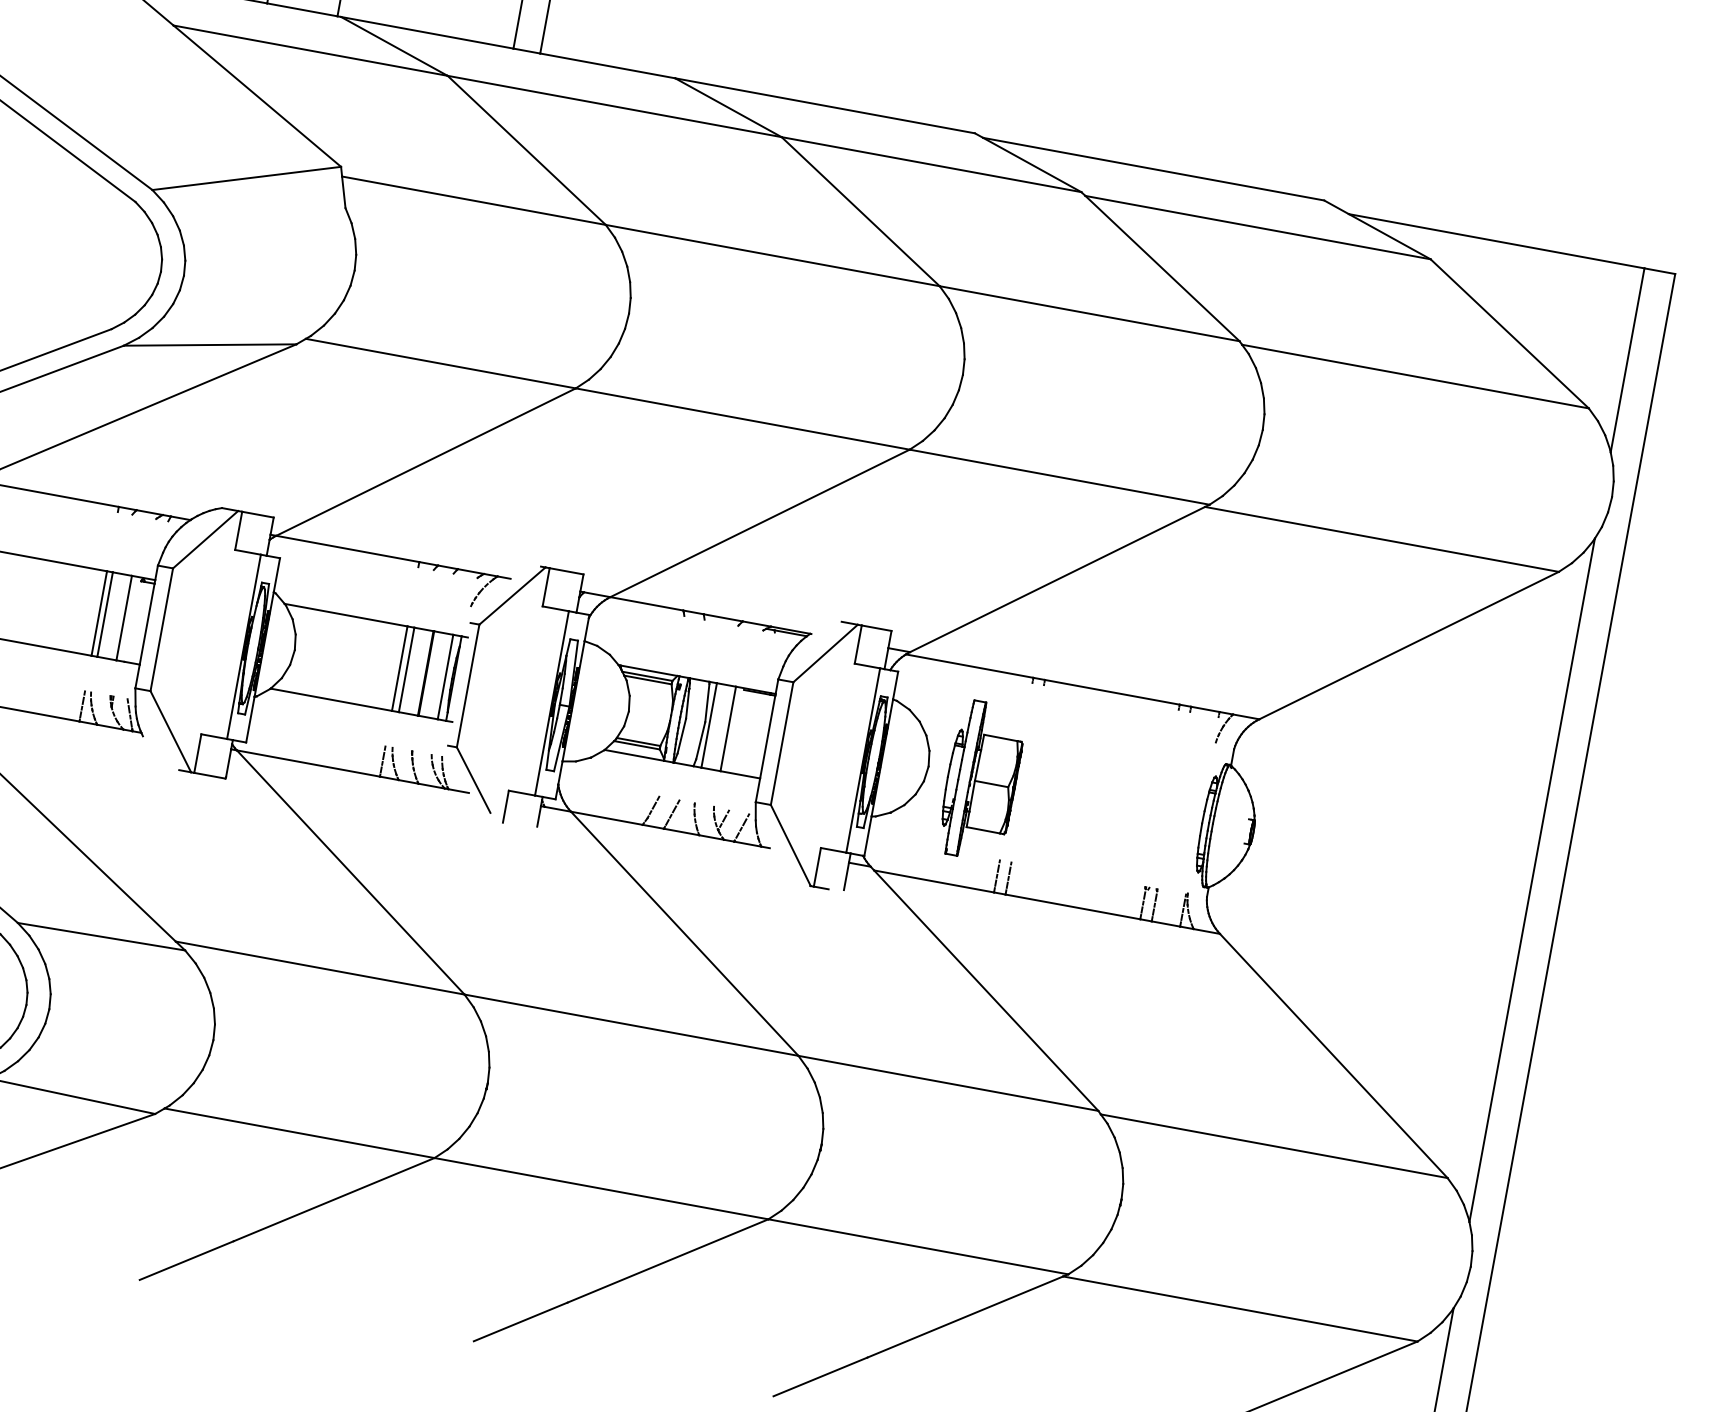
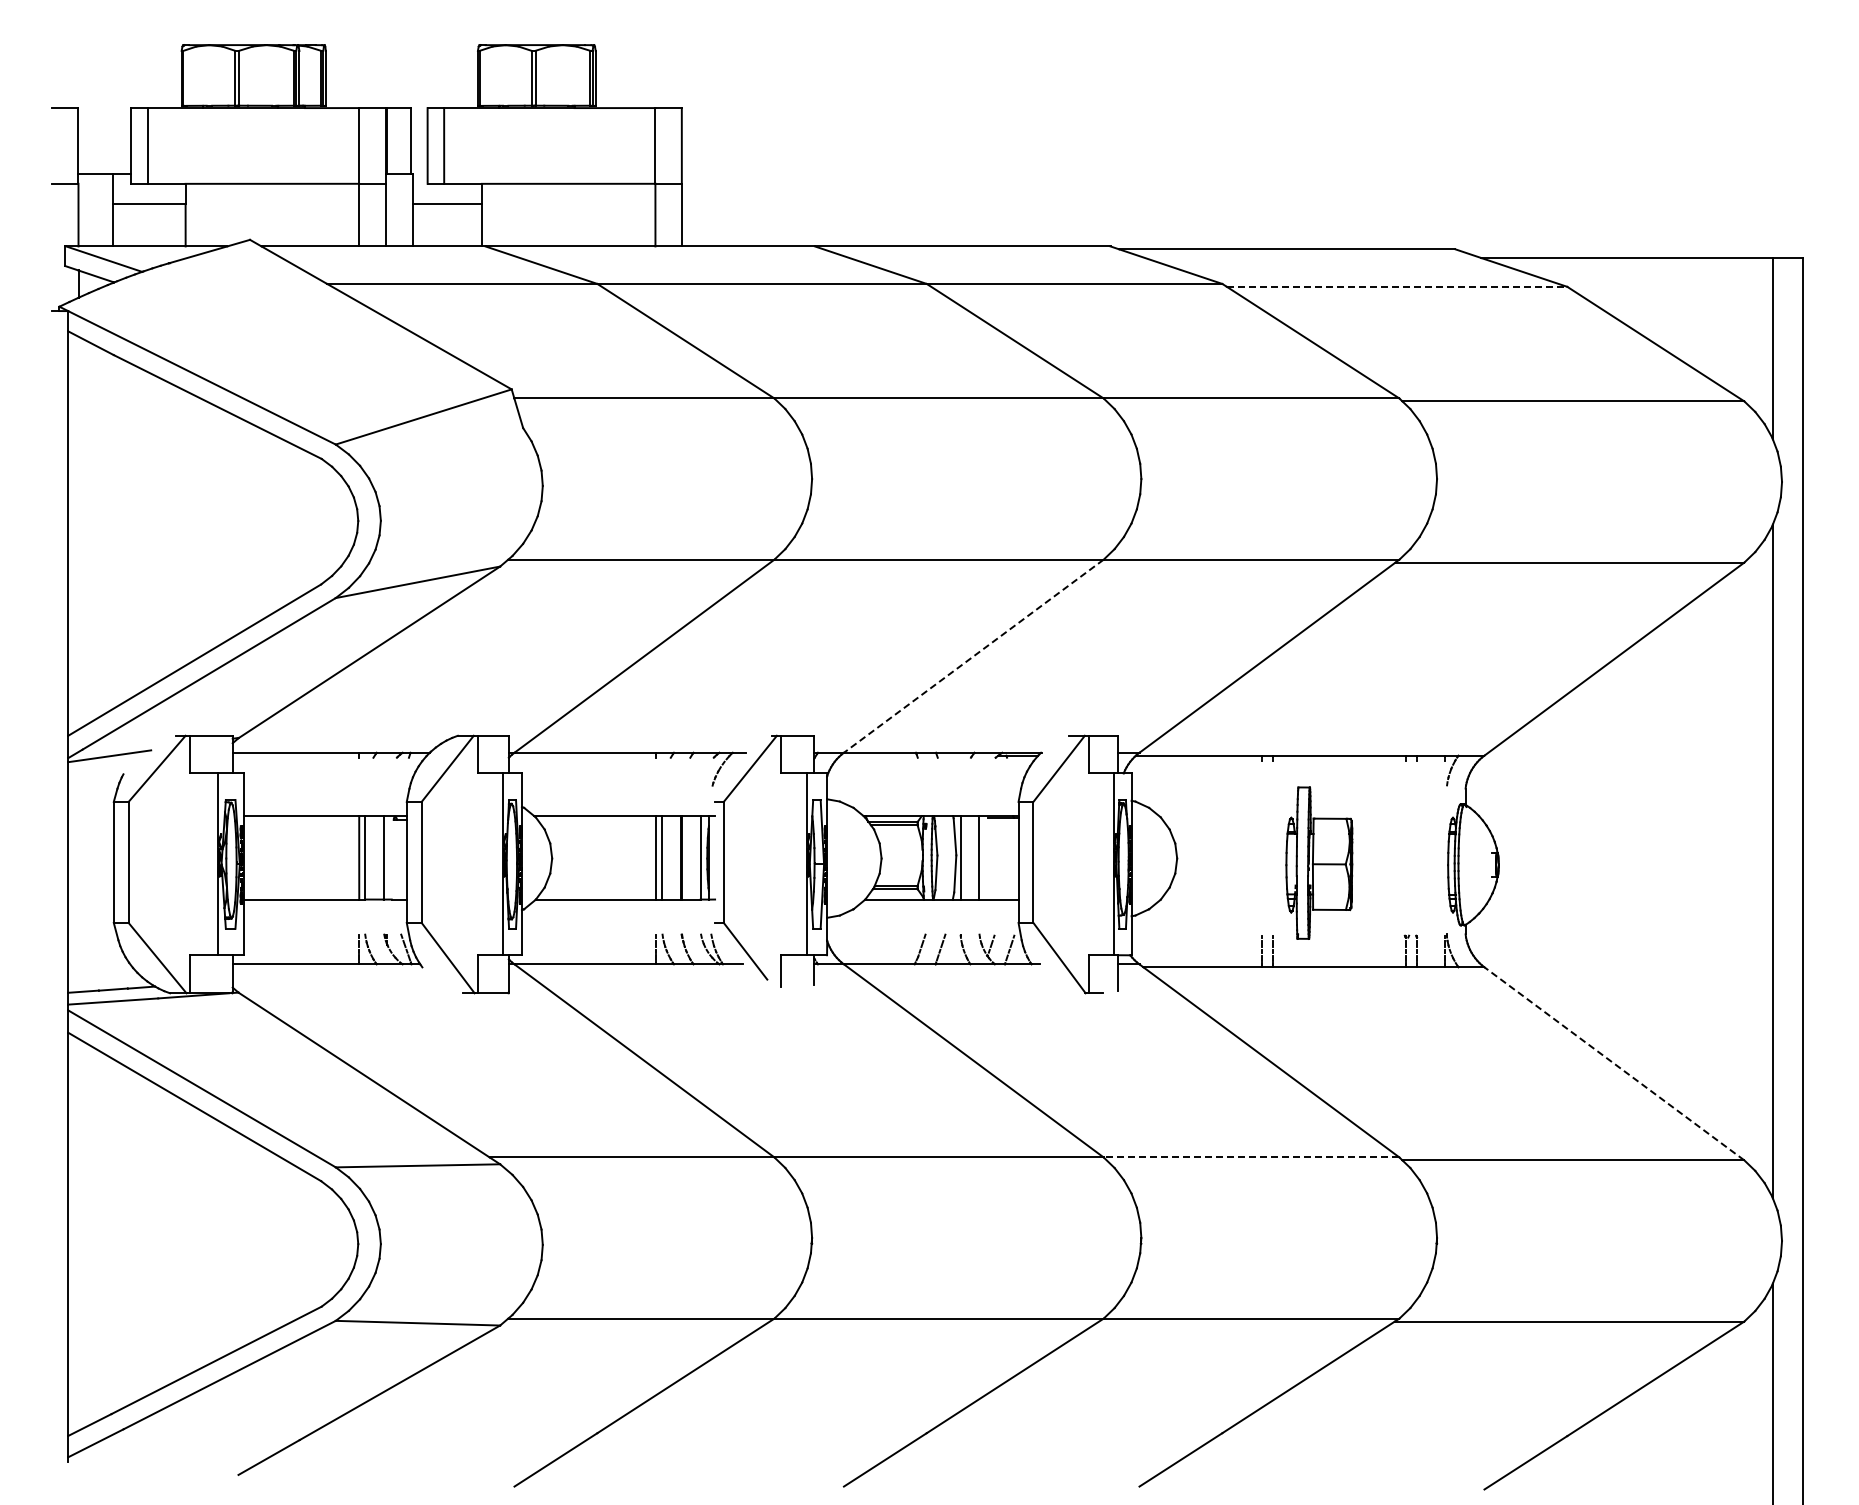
line: (1258, 227) -> (1397, 286), solid -> dashed
line: (759, 523) -> (973, 656), solid -> dashed
part: (981, 780) -> (1319, 862), moved
line: (1333, 1055) -> (1614, 1063), solid -> dashed
line: (948, 1083) -> (1251, 1157), solid -> dashed

